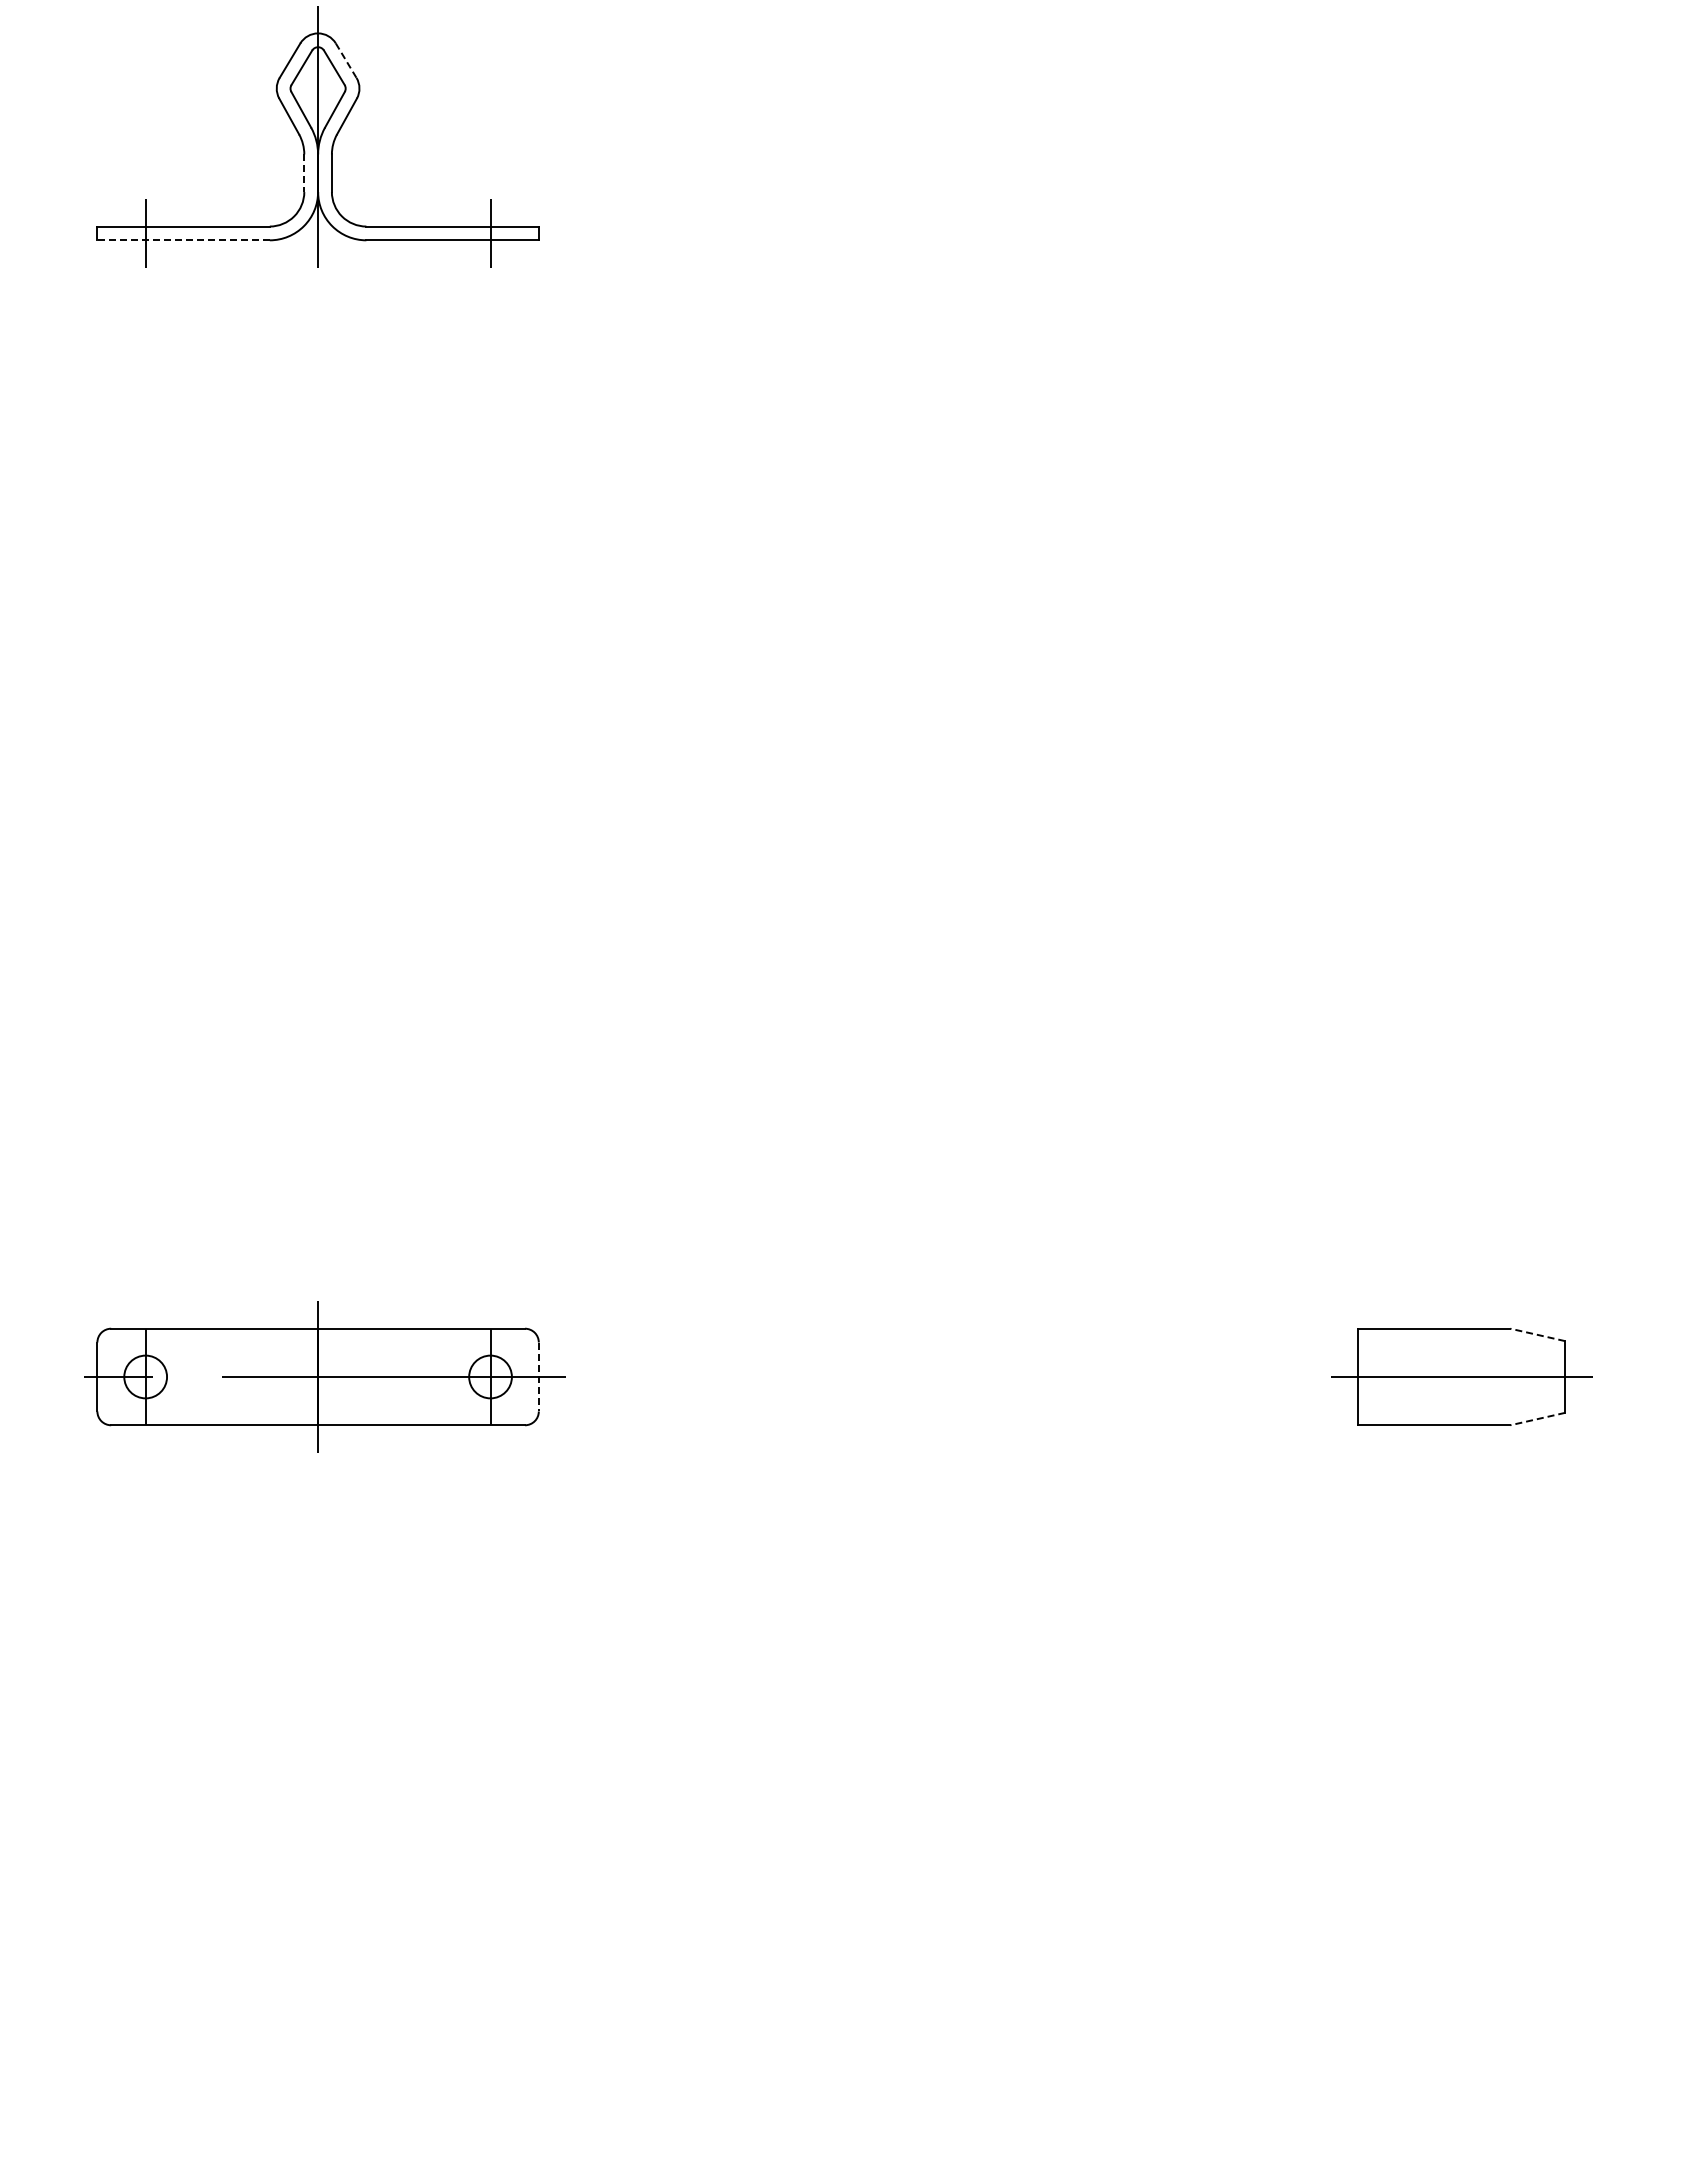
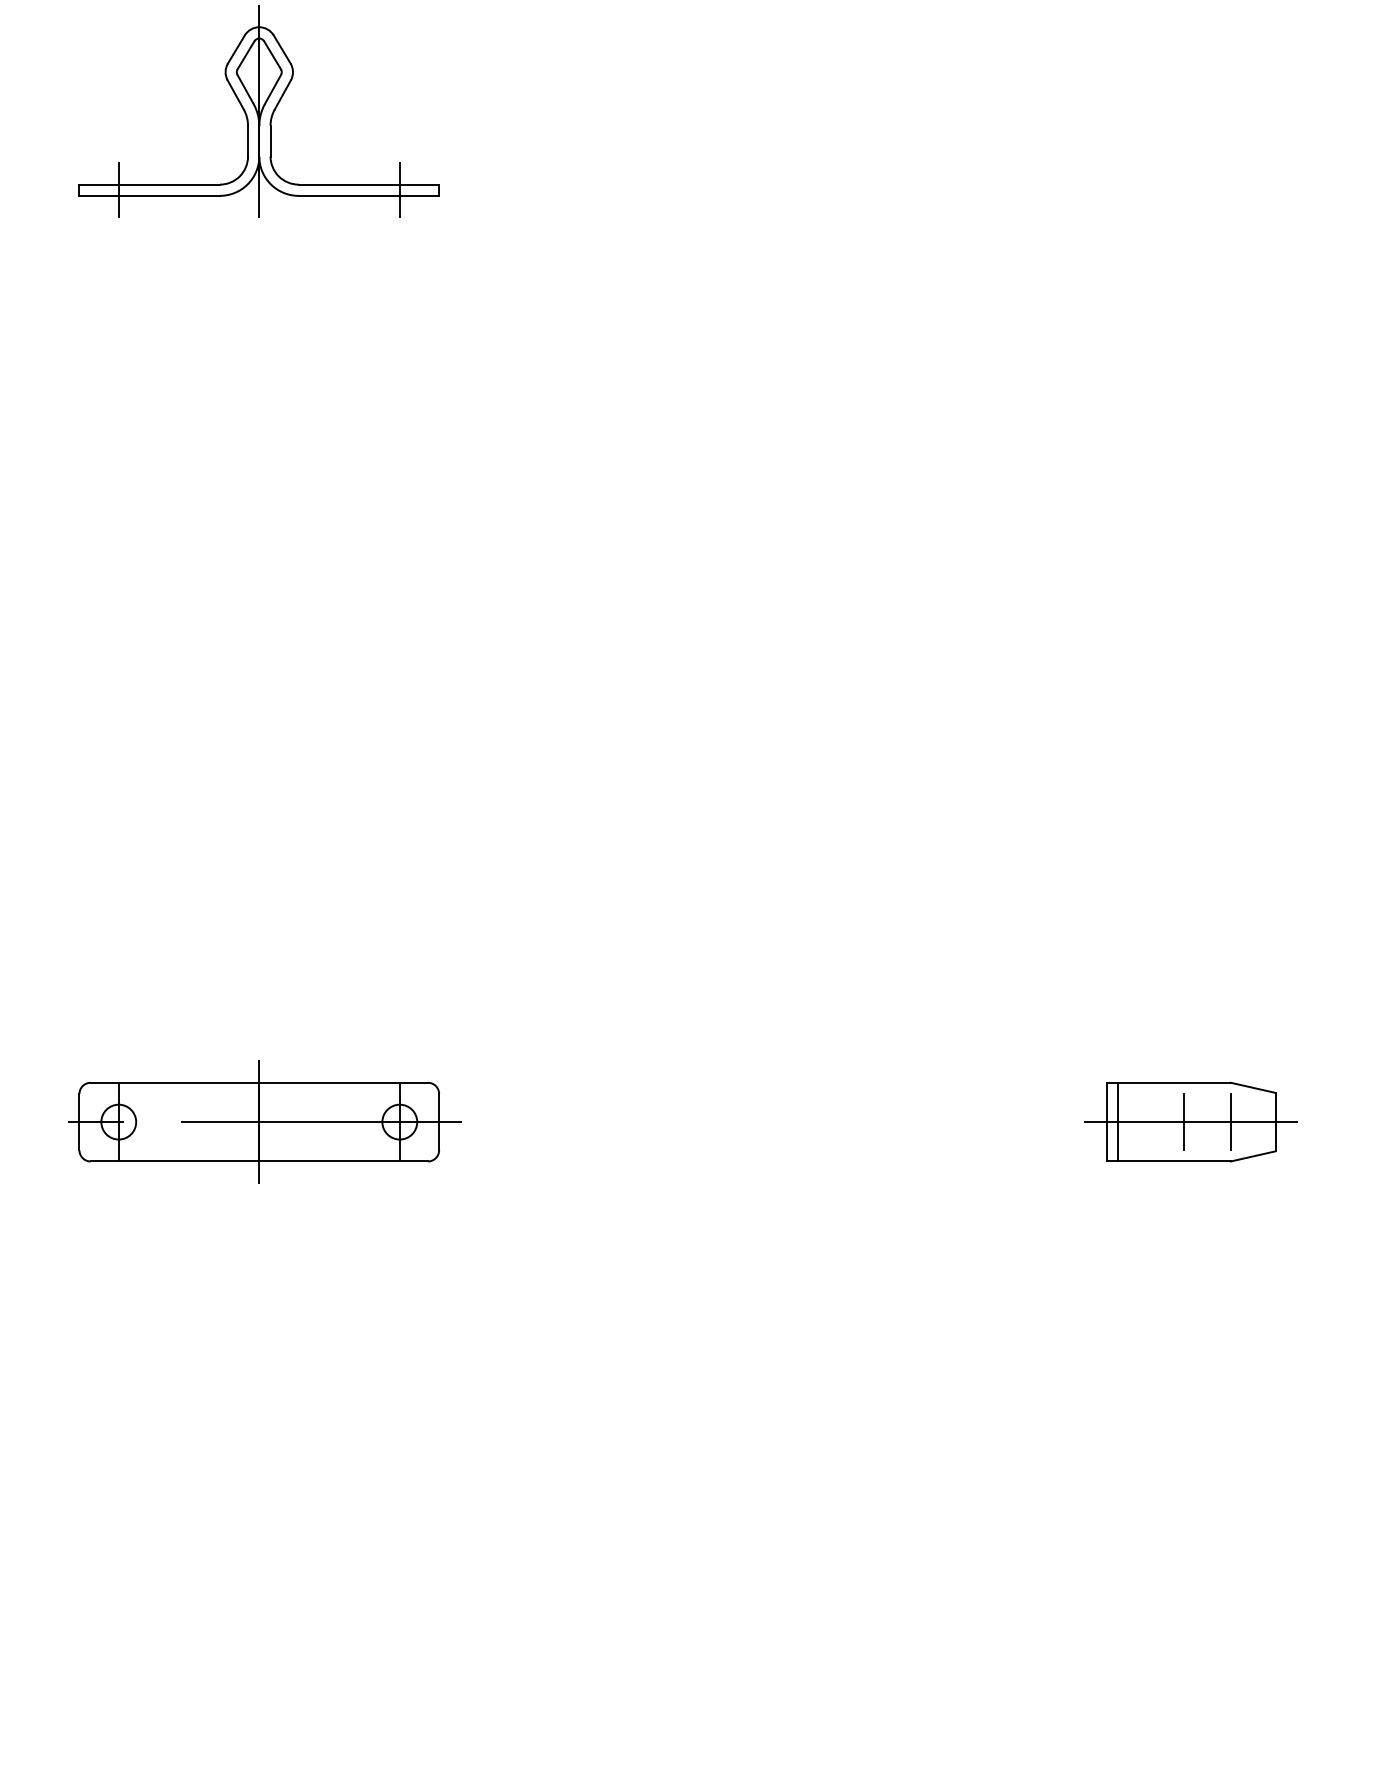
line: (346, 61) -> (282, 50), dashed -> solid
line: (304, 173) -> (248, 141), dashed -> solid
line: (183, 240) -> (149, 196), dashed -> solid
line: (1537, 1334) -> (1252, 1087), dashed -> solid
line: (1371, 1376) -> (1117, 1121), added
line: (1452, 1376) -> (1183, 1121), added
line: (1510, 1376) -> (1230, 1121), added
line: (538, 1377) -> (438, 1122), dashed -> solid
line: (1537, 1419) -> (1252, 1156), dashed -> solid

